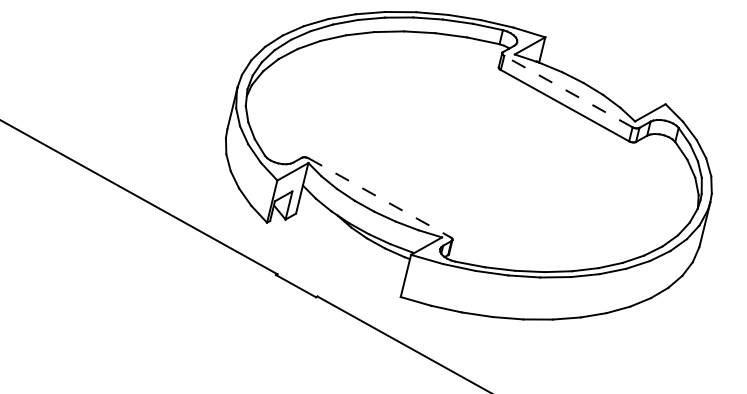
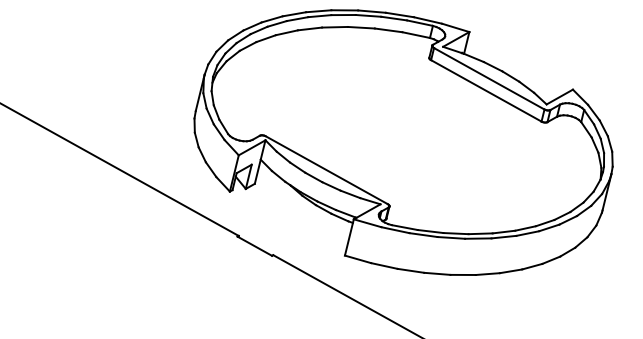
line: (568, 91) -> (489, 78), dashed -> solid
line: (380, 198) -> (327, 170), dashed -> solid

